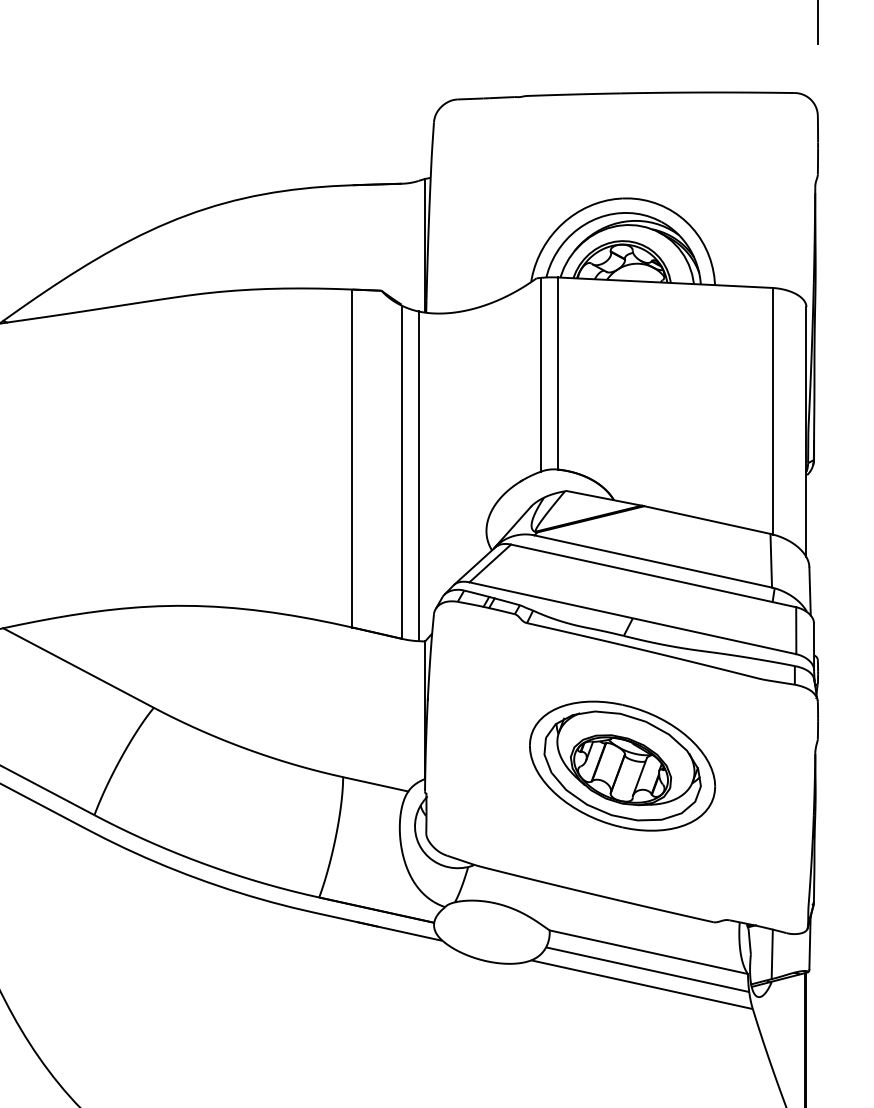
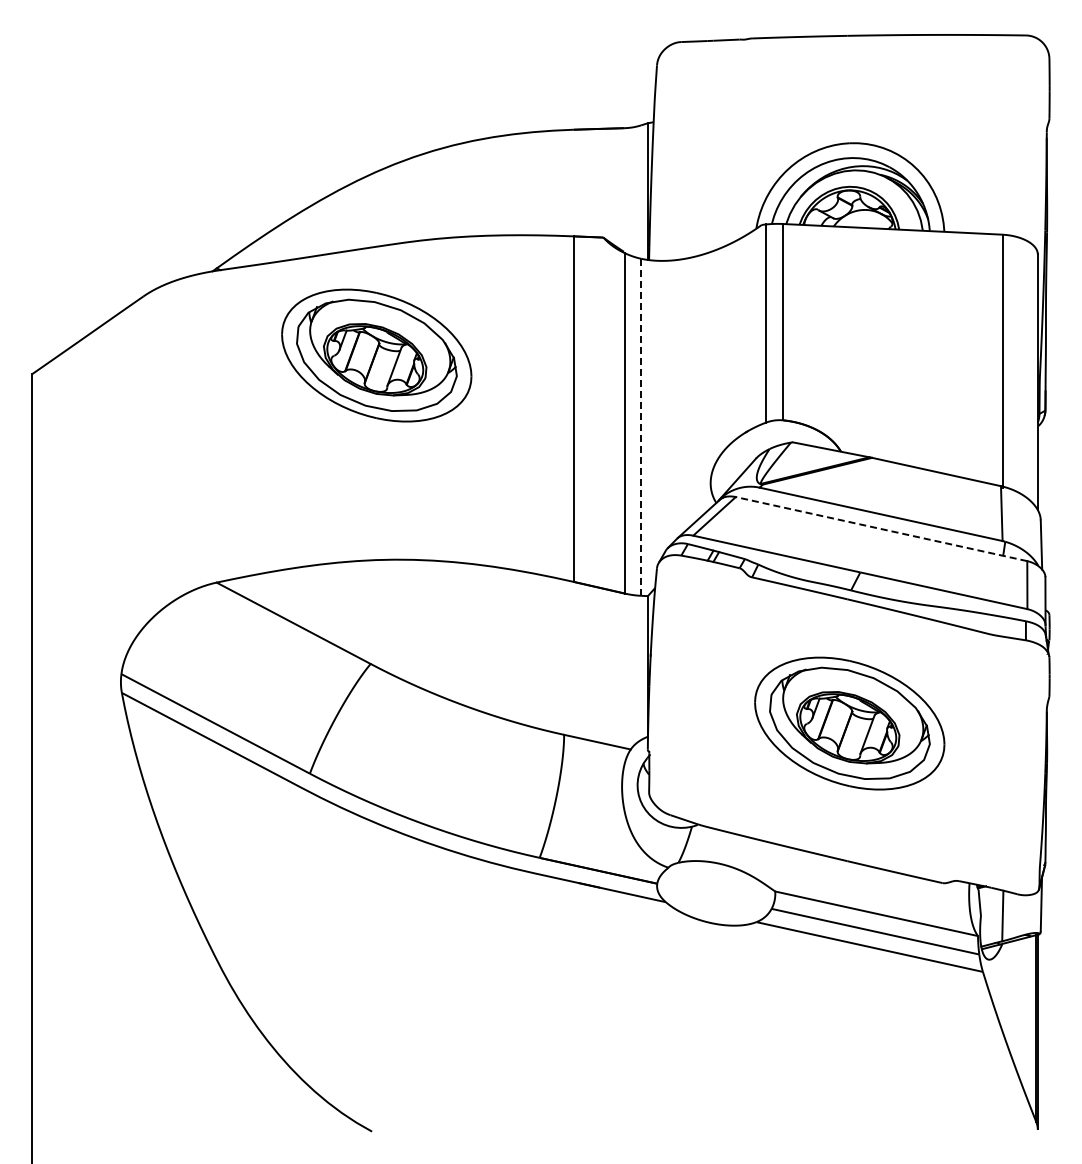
part: (159, 406) -> (376, 355), added
line: (418, 476) -> (641, 427), solid -> dashed
line: (653, 576) -> (881, 529), solid -> dashed

